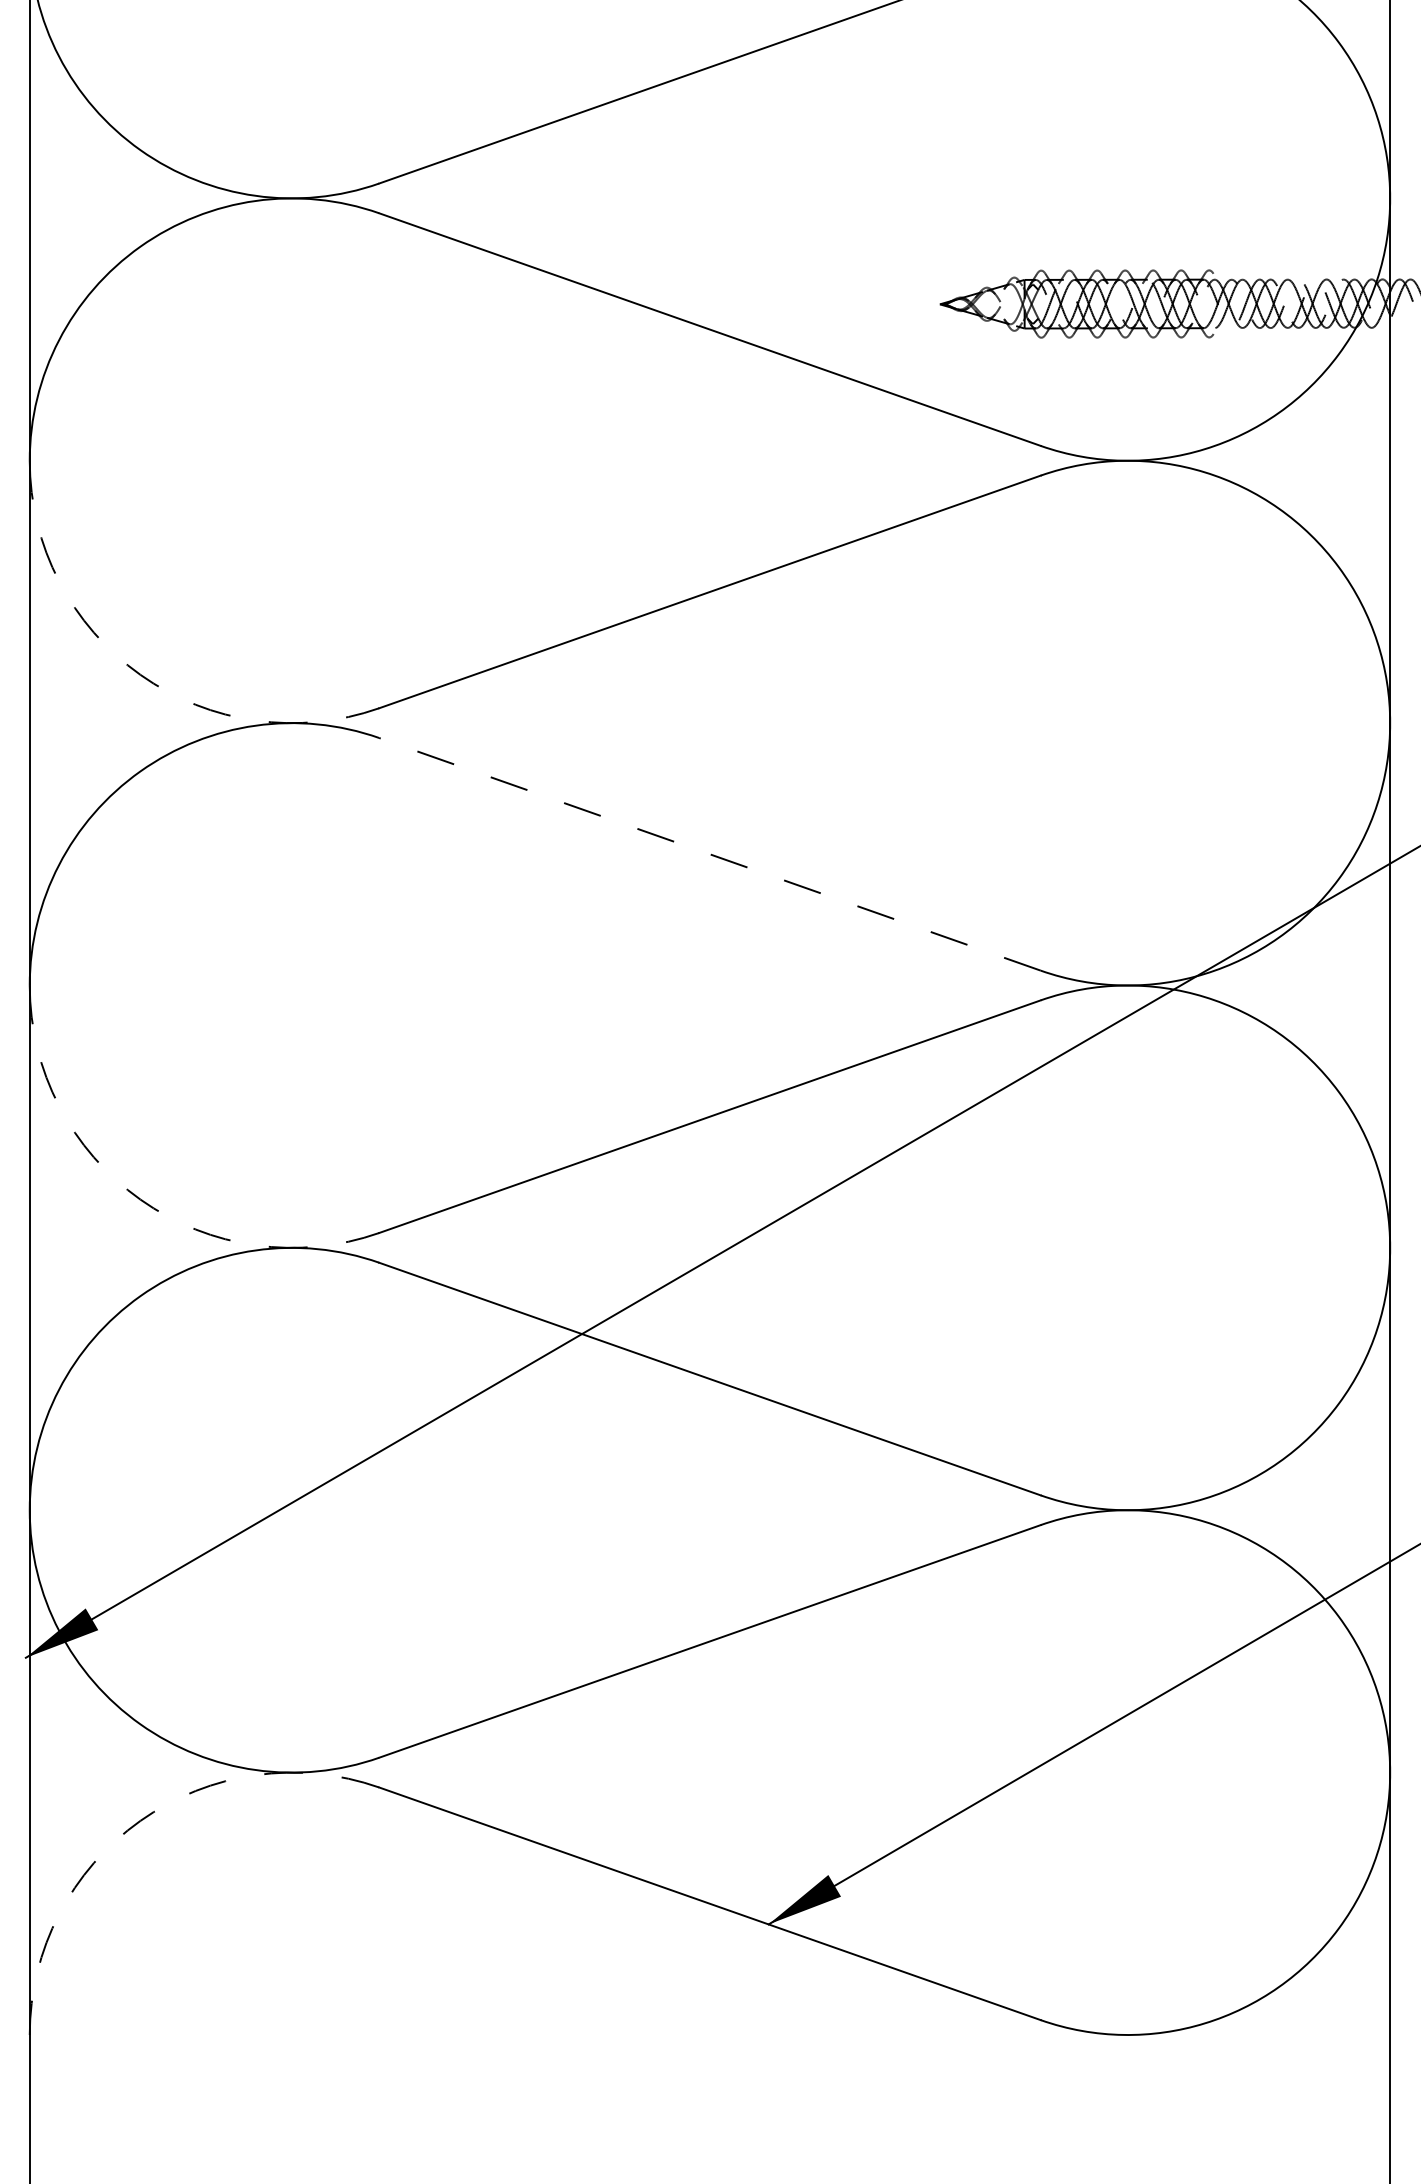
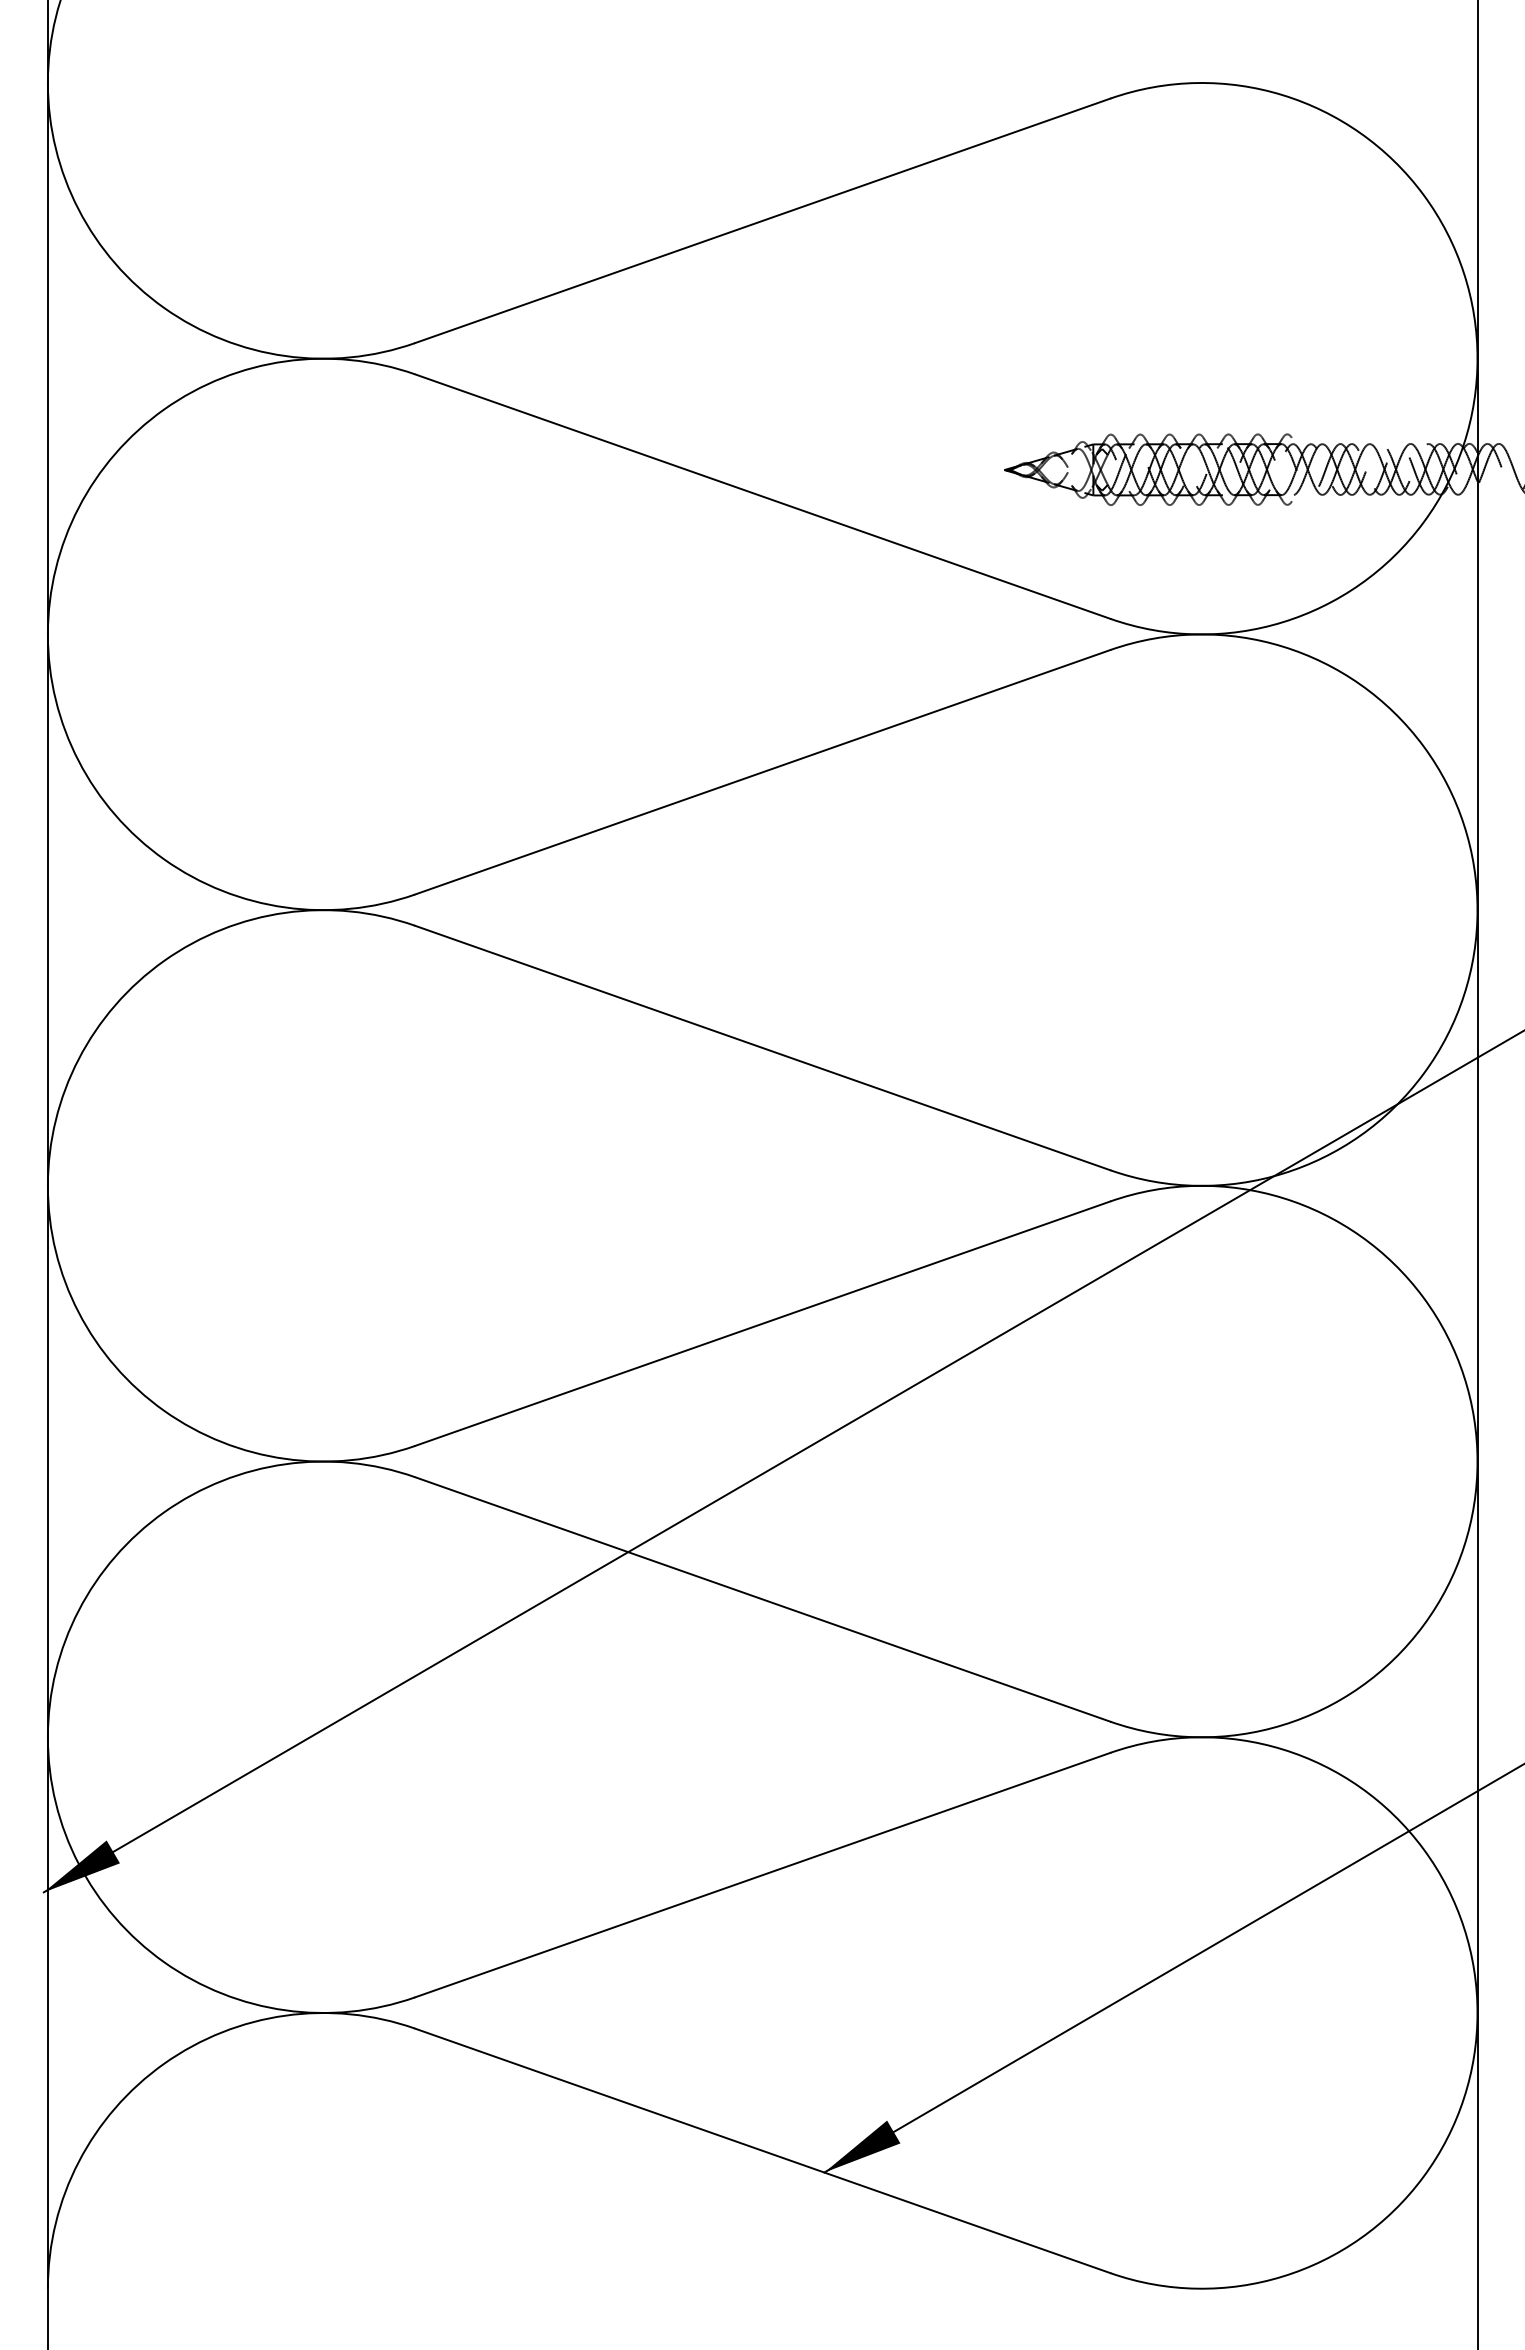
arc: (140, 674) -> (164, 859), dashed -> solid
line: (709, 854) -> (762, 1048), dashed -> solid
arc: (140, 1199) -> (164, 1410), dashed -> solid
arc: (140, 1820) -> (164, 2063), dashed -> solid

